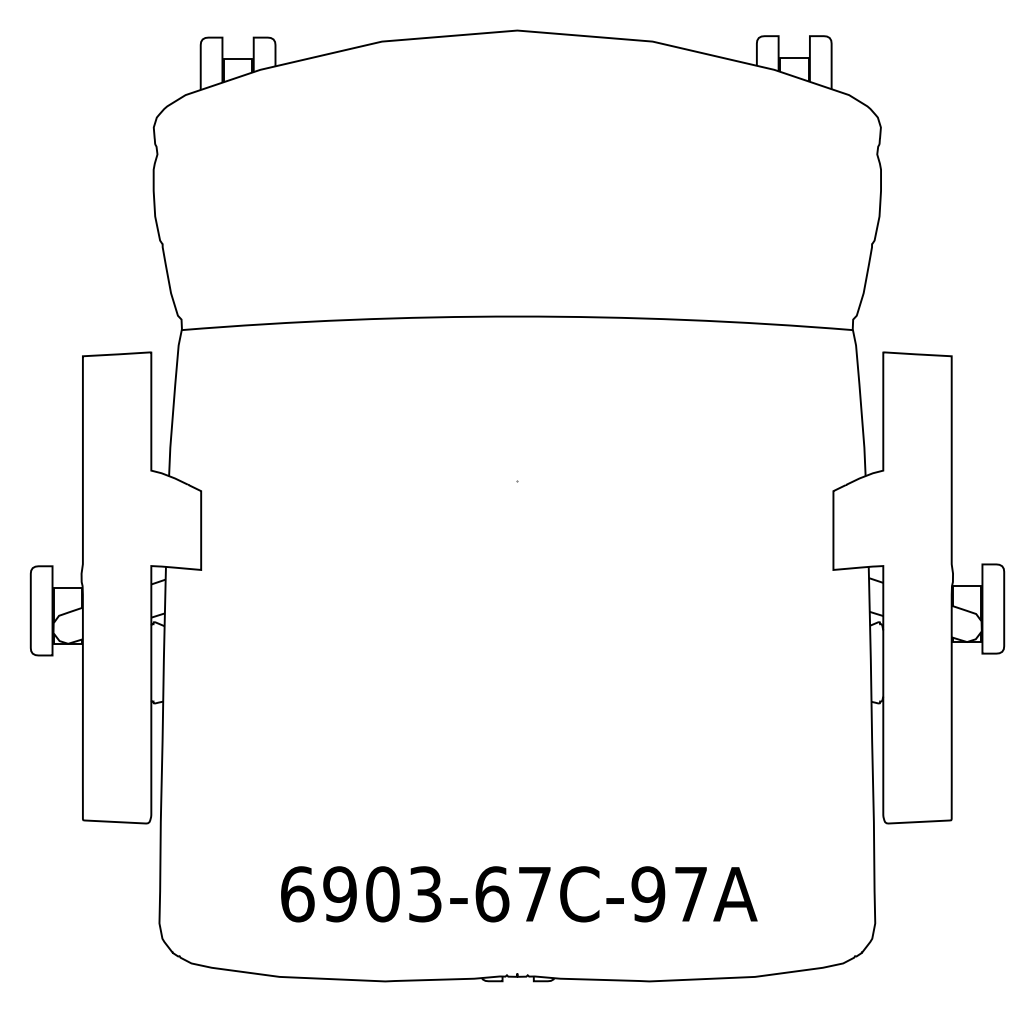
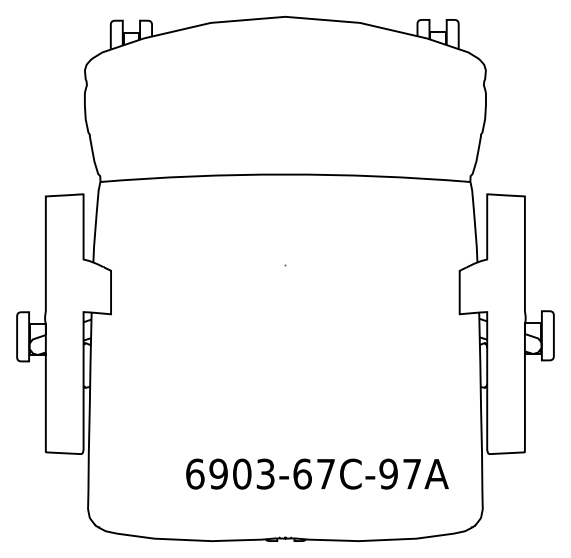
text: (519, 893) -> (317, 473), moved

